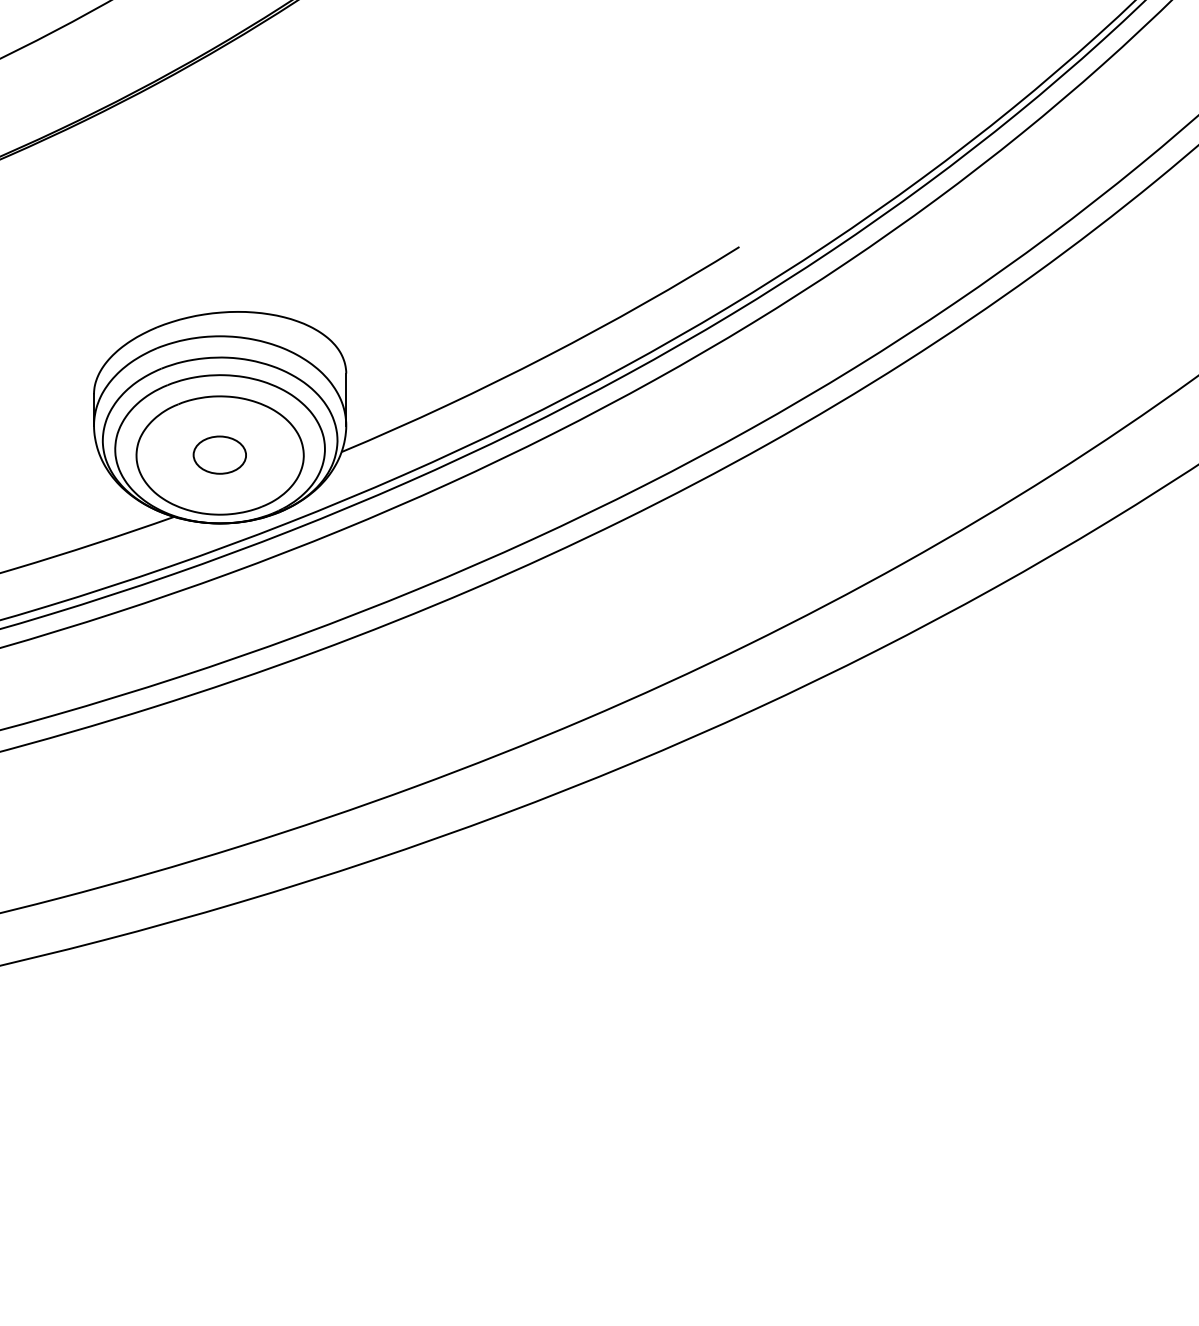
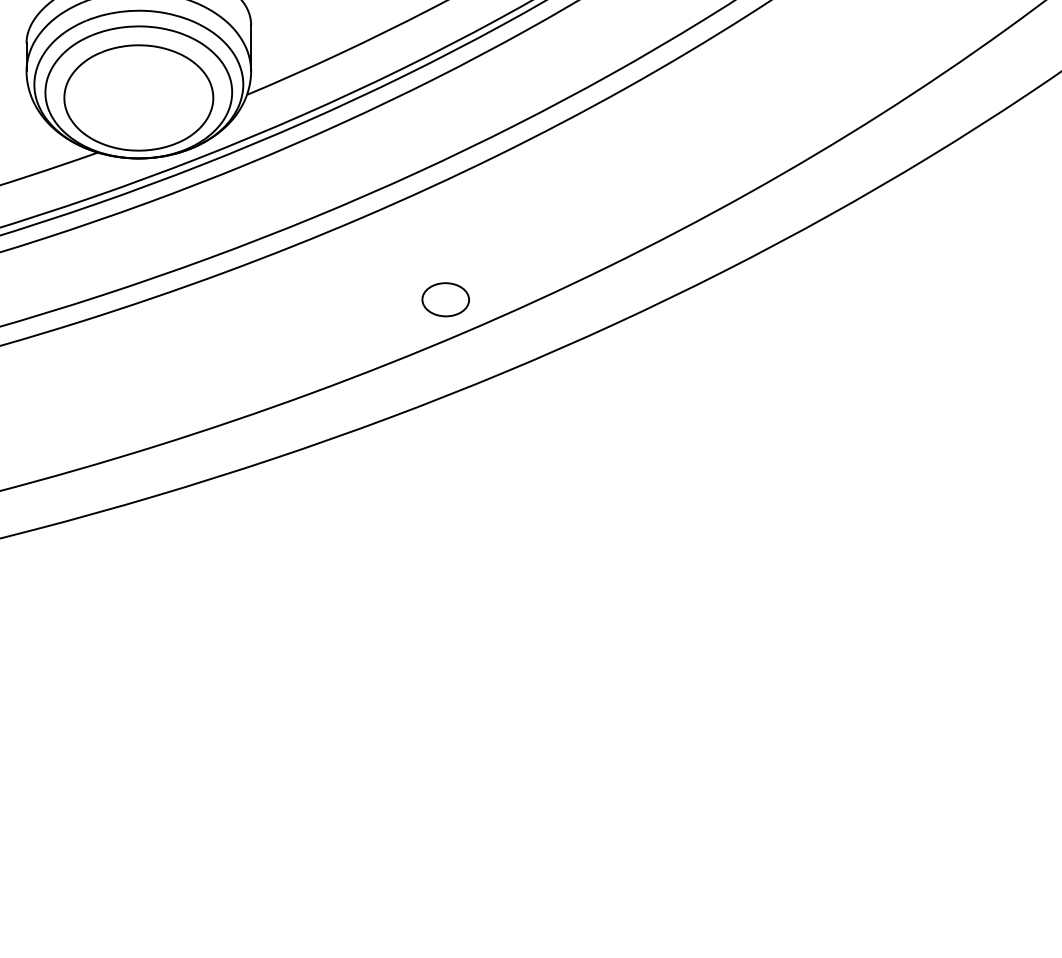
part: (219, 454) -> (445, 299), moved

